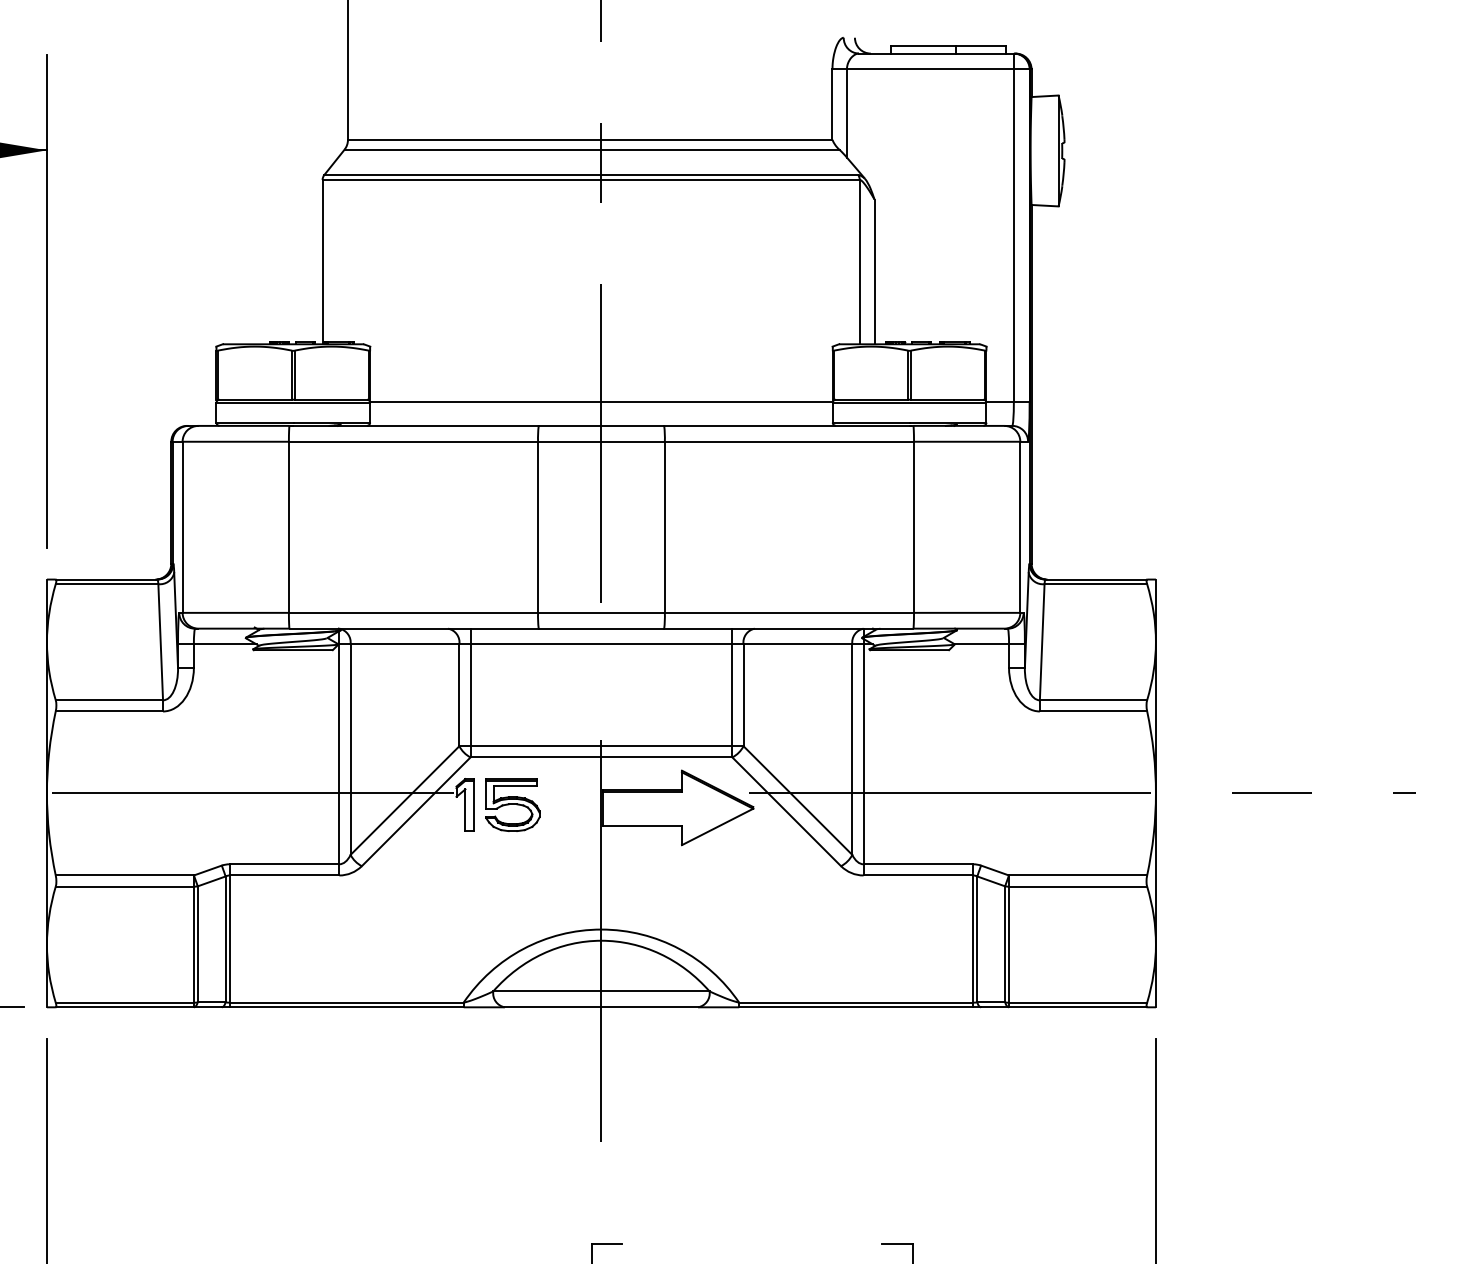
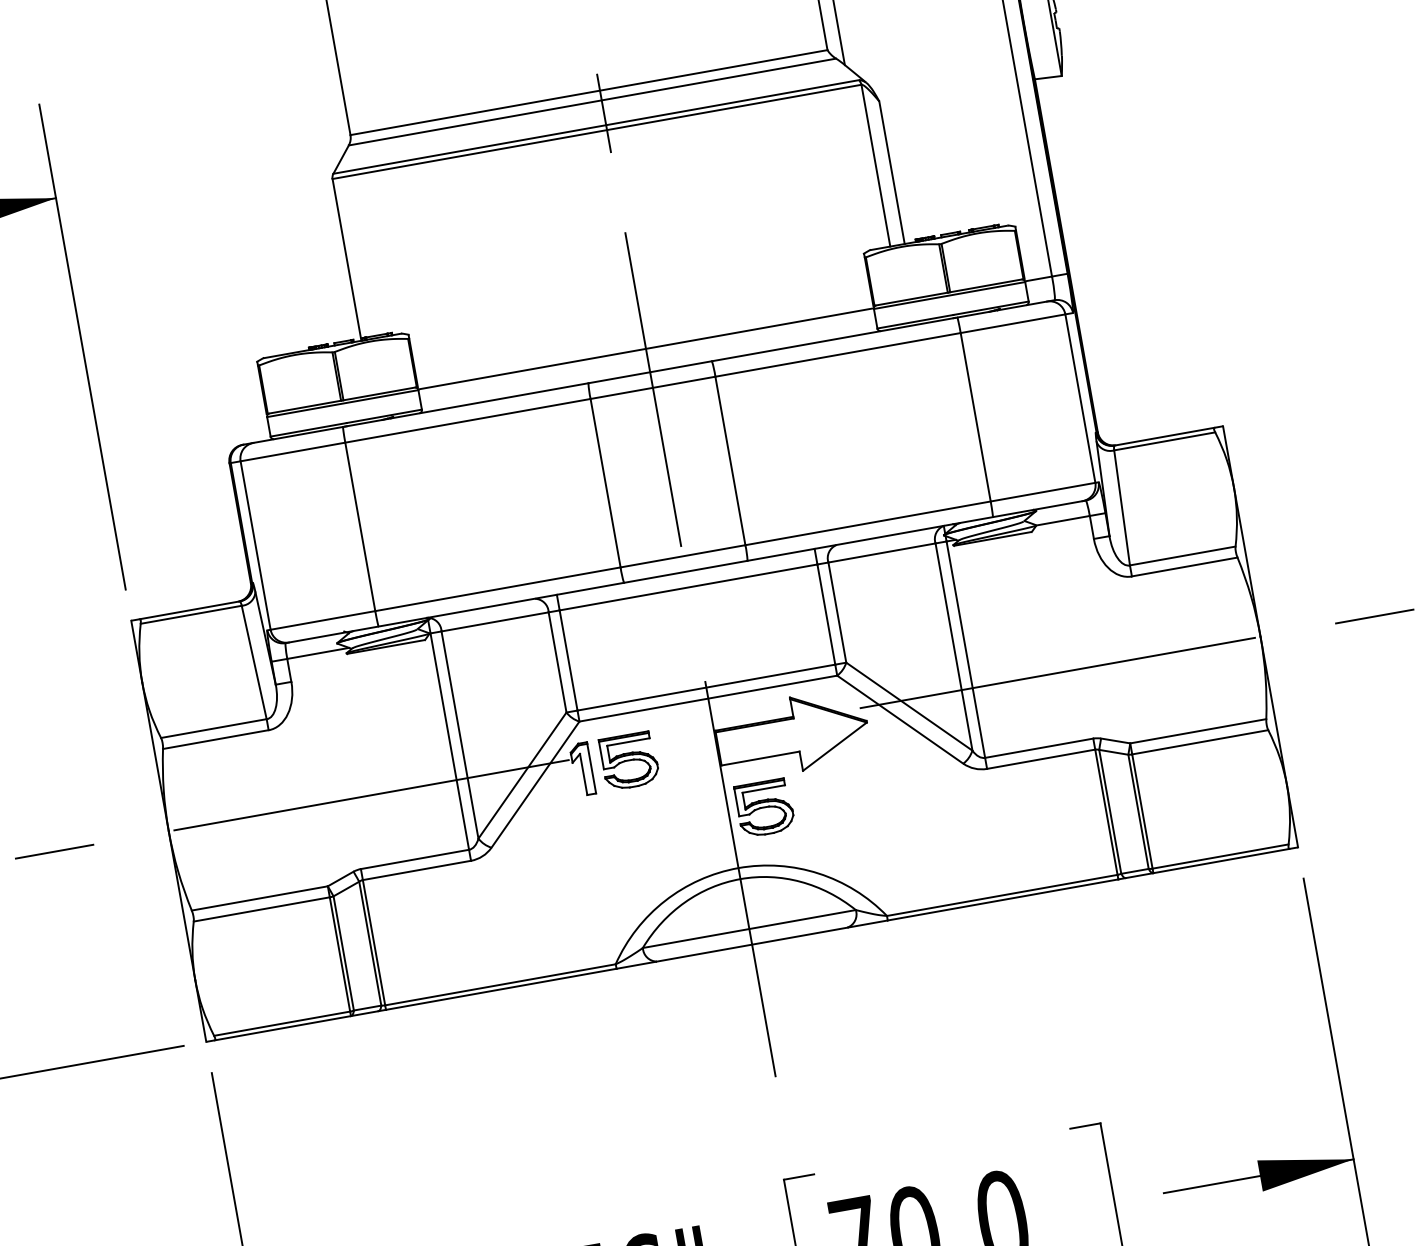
part: (637, 874) -> (764, 807), added

